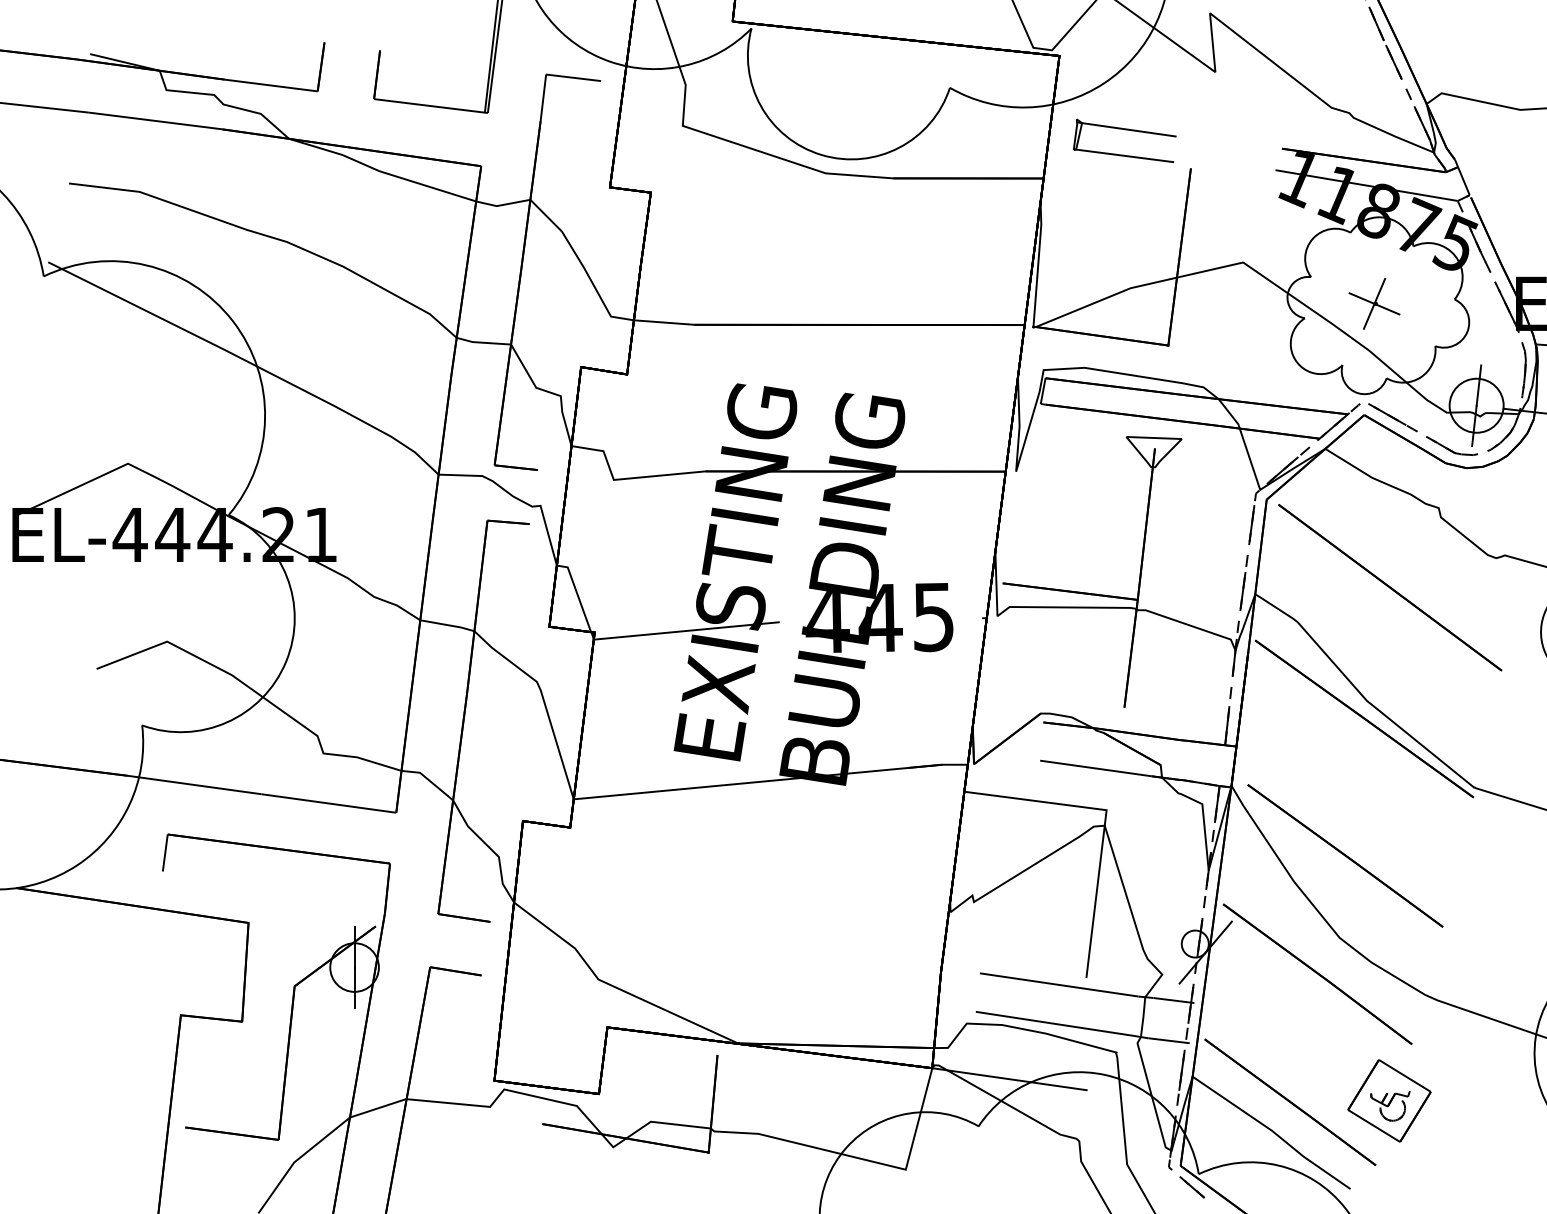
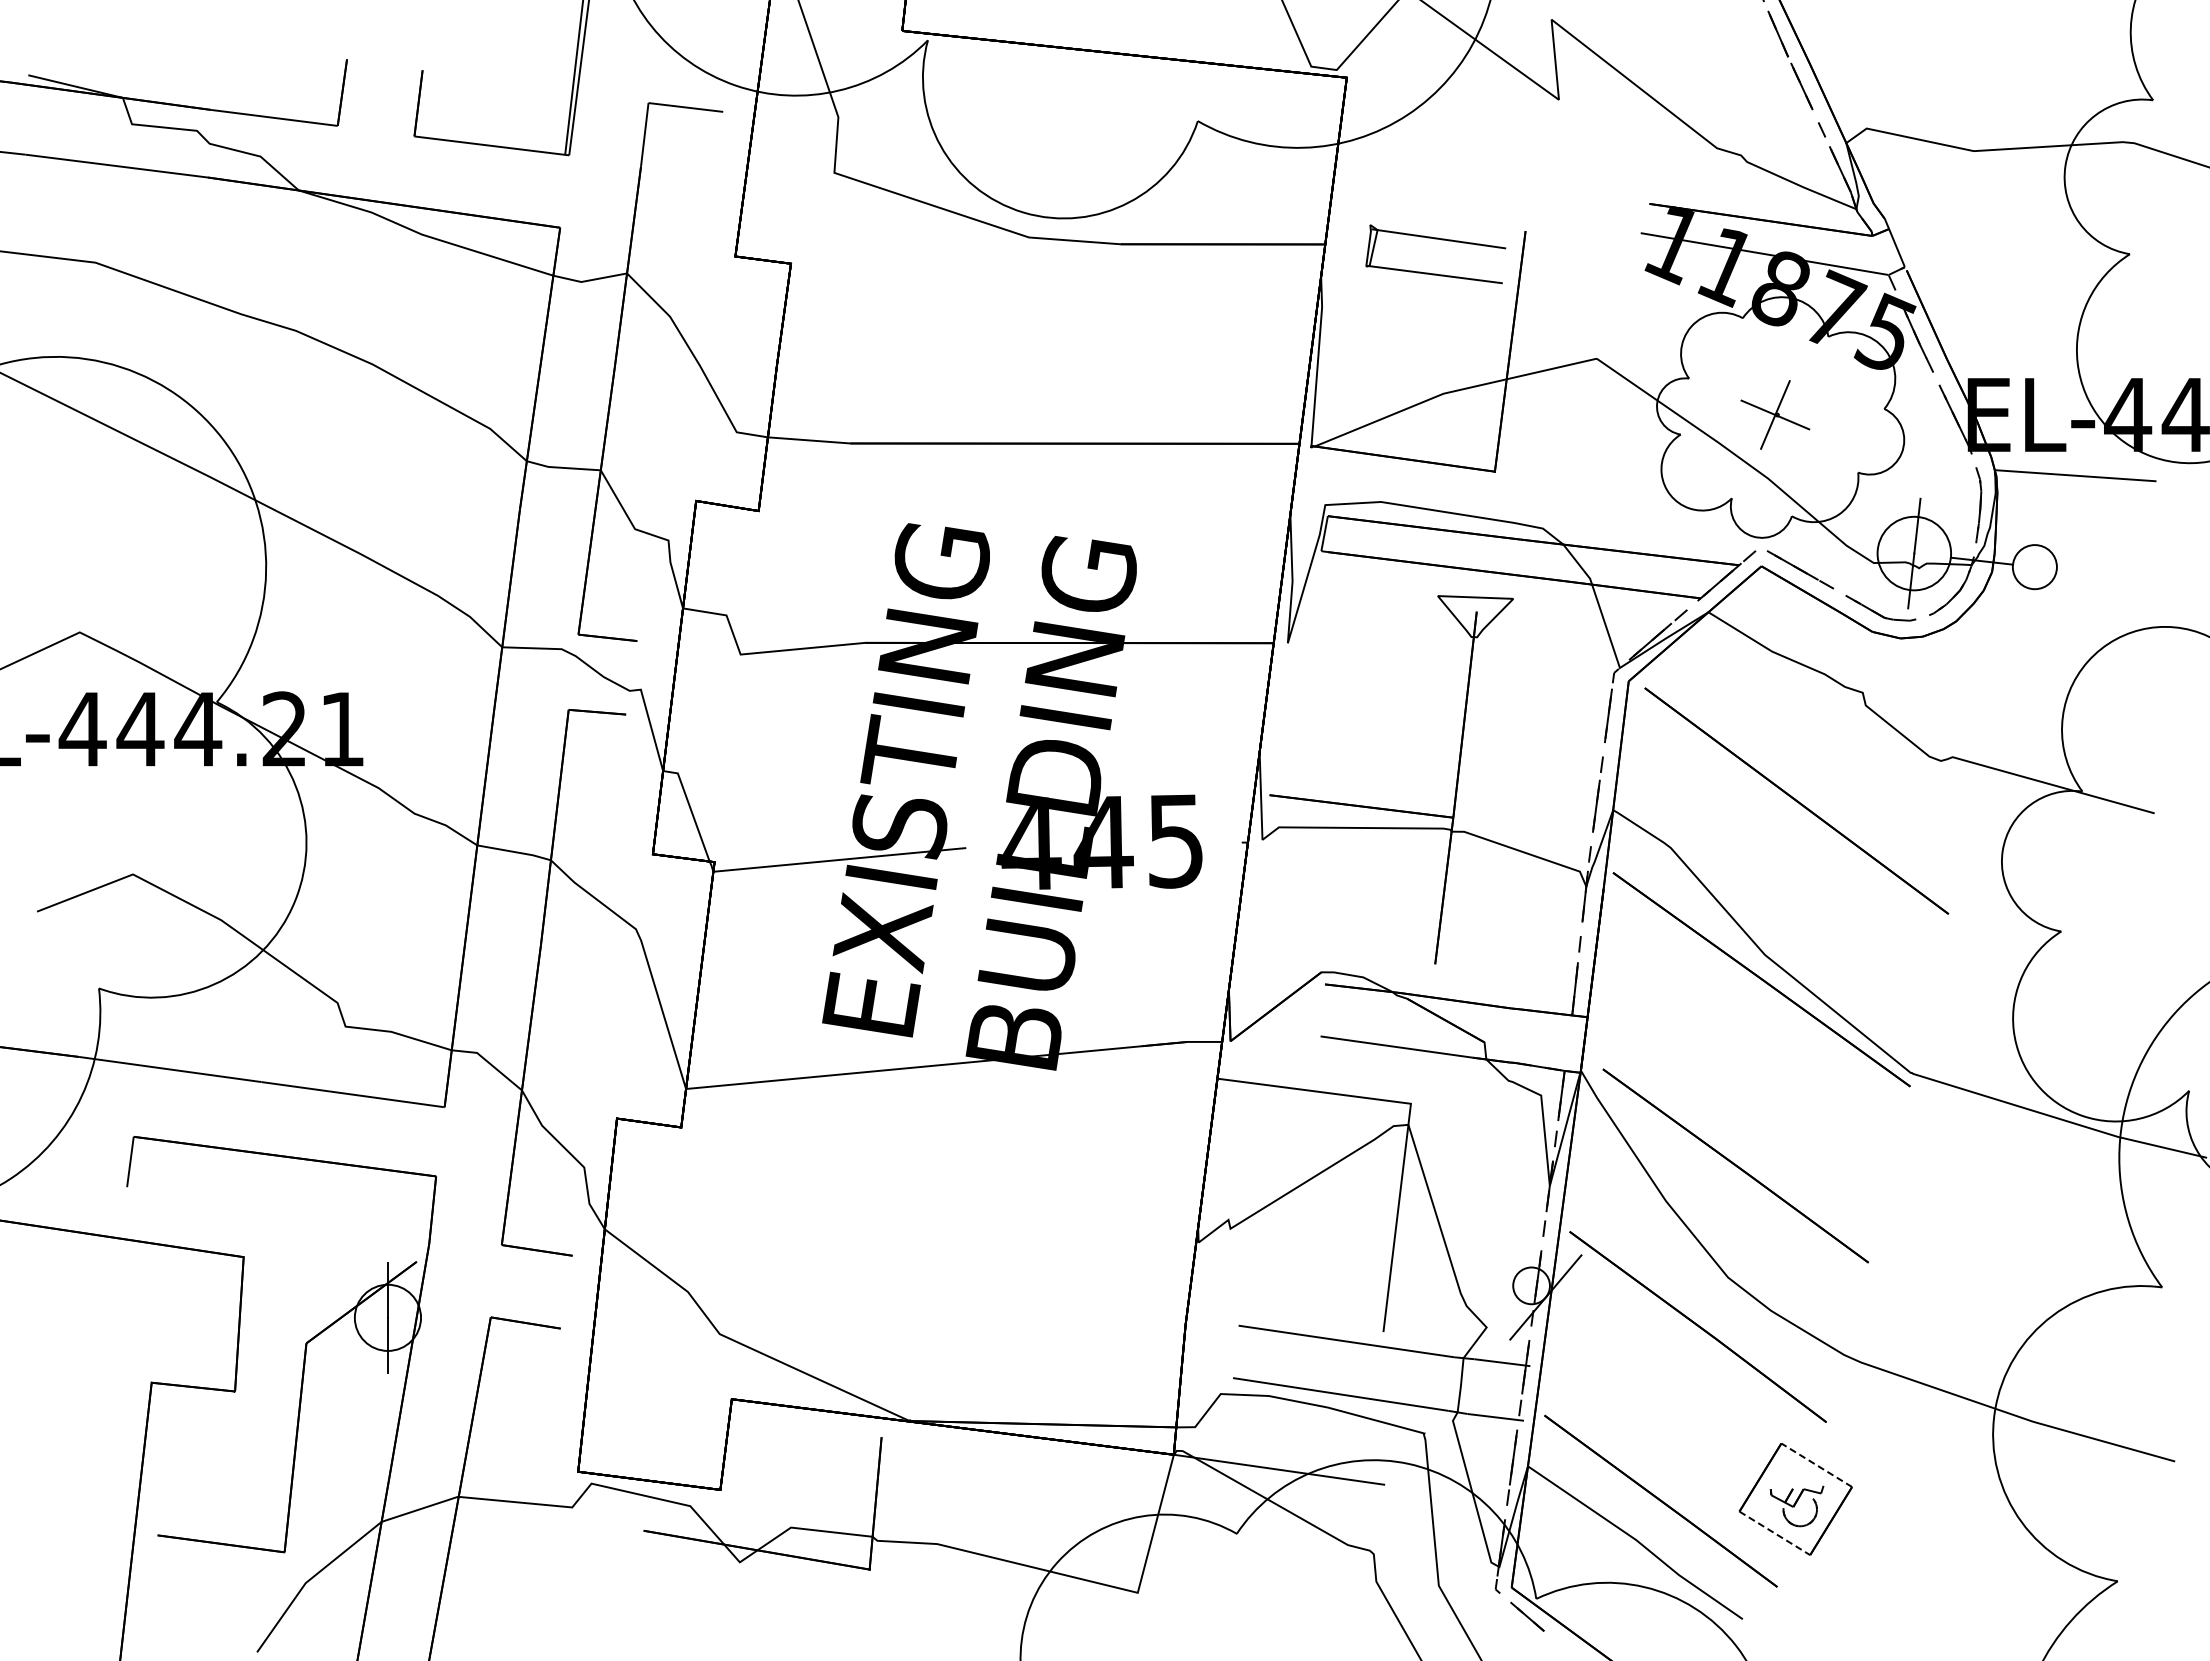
part: (1124, 130) -> (1435, 239), moved
line: (1404, 1076) -> (1816, 1465), solid -> dashed
line: (1373, 1126) -> (1774, 1533), solid -> dashed

